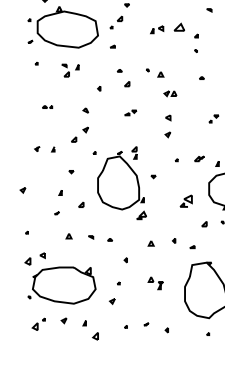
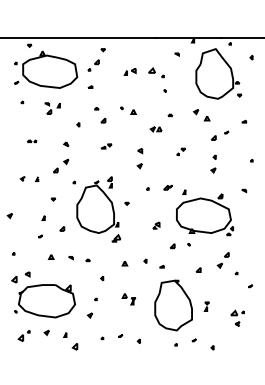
part: (186, 30) -> (156, 72), size x0.71
part: (169, 93) -> (155, 129), moved
part: (186, 201) -> (156, 225), size x0.62

